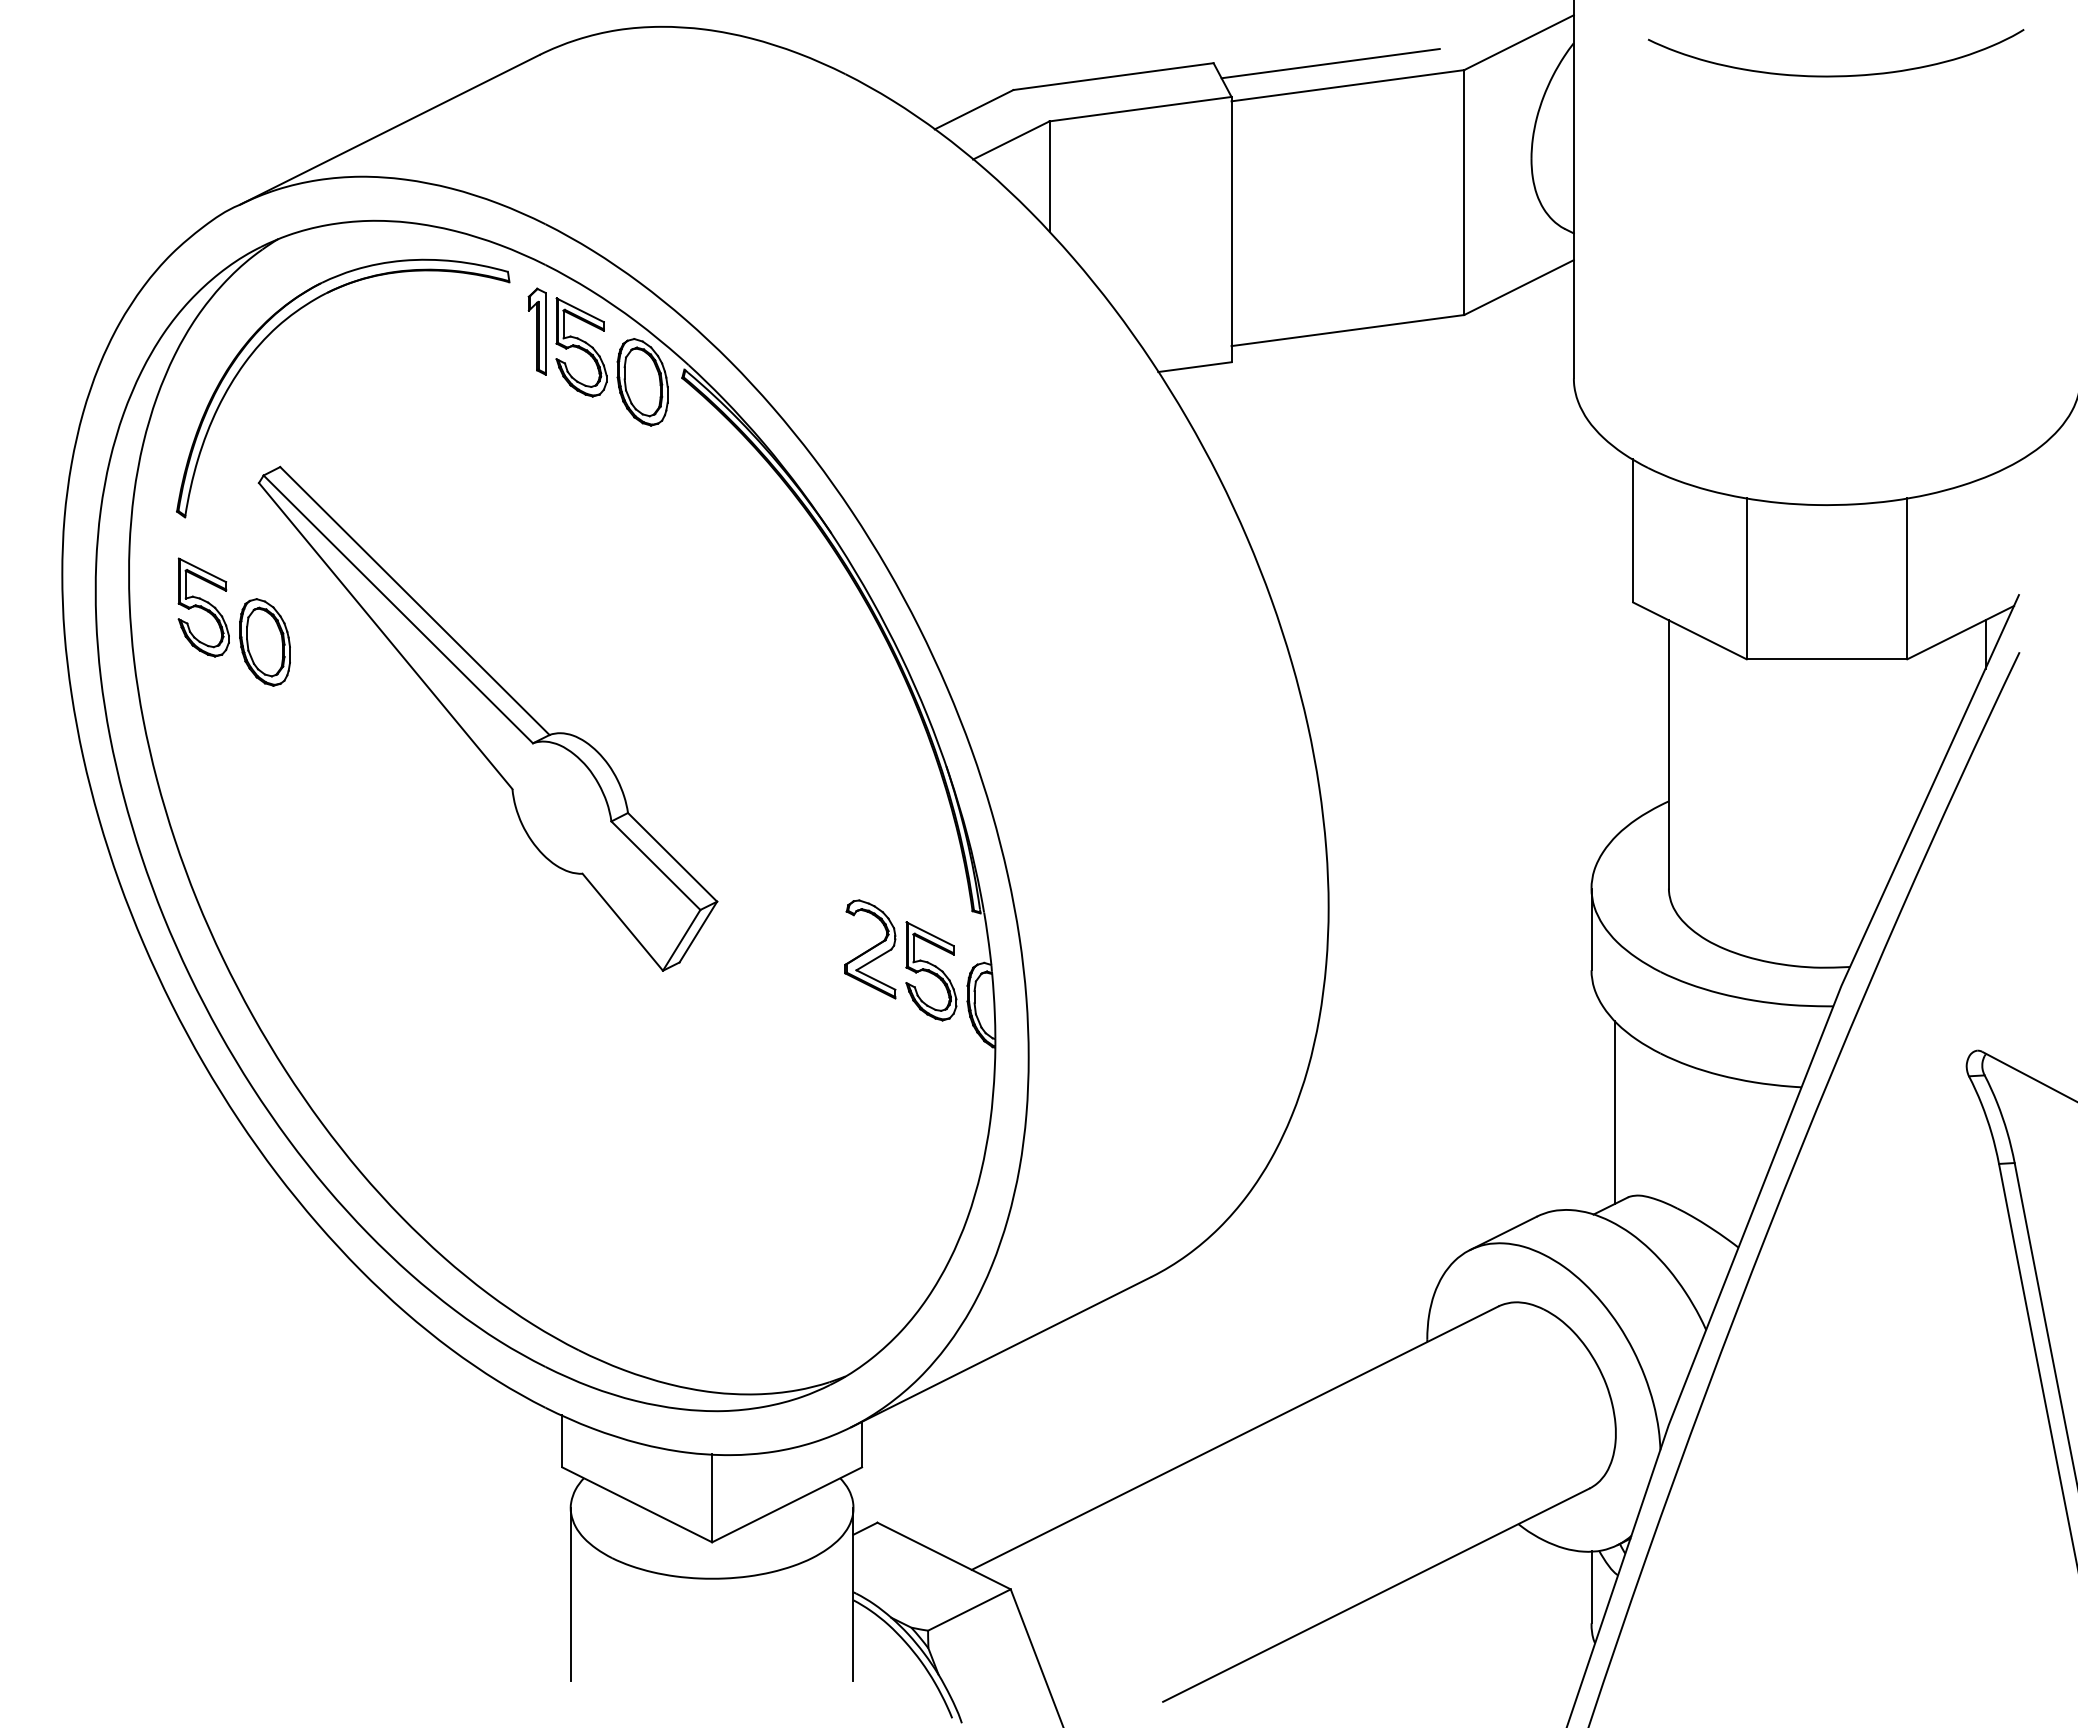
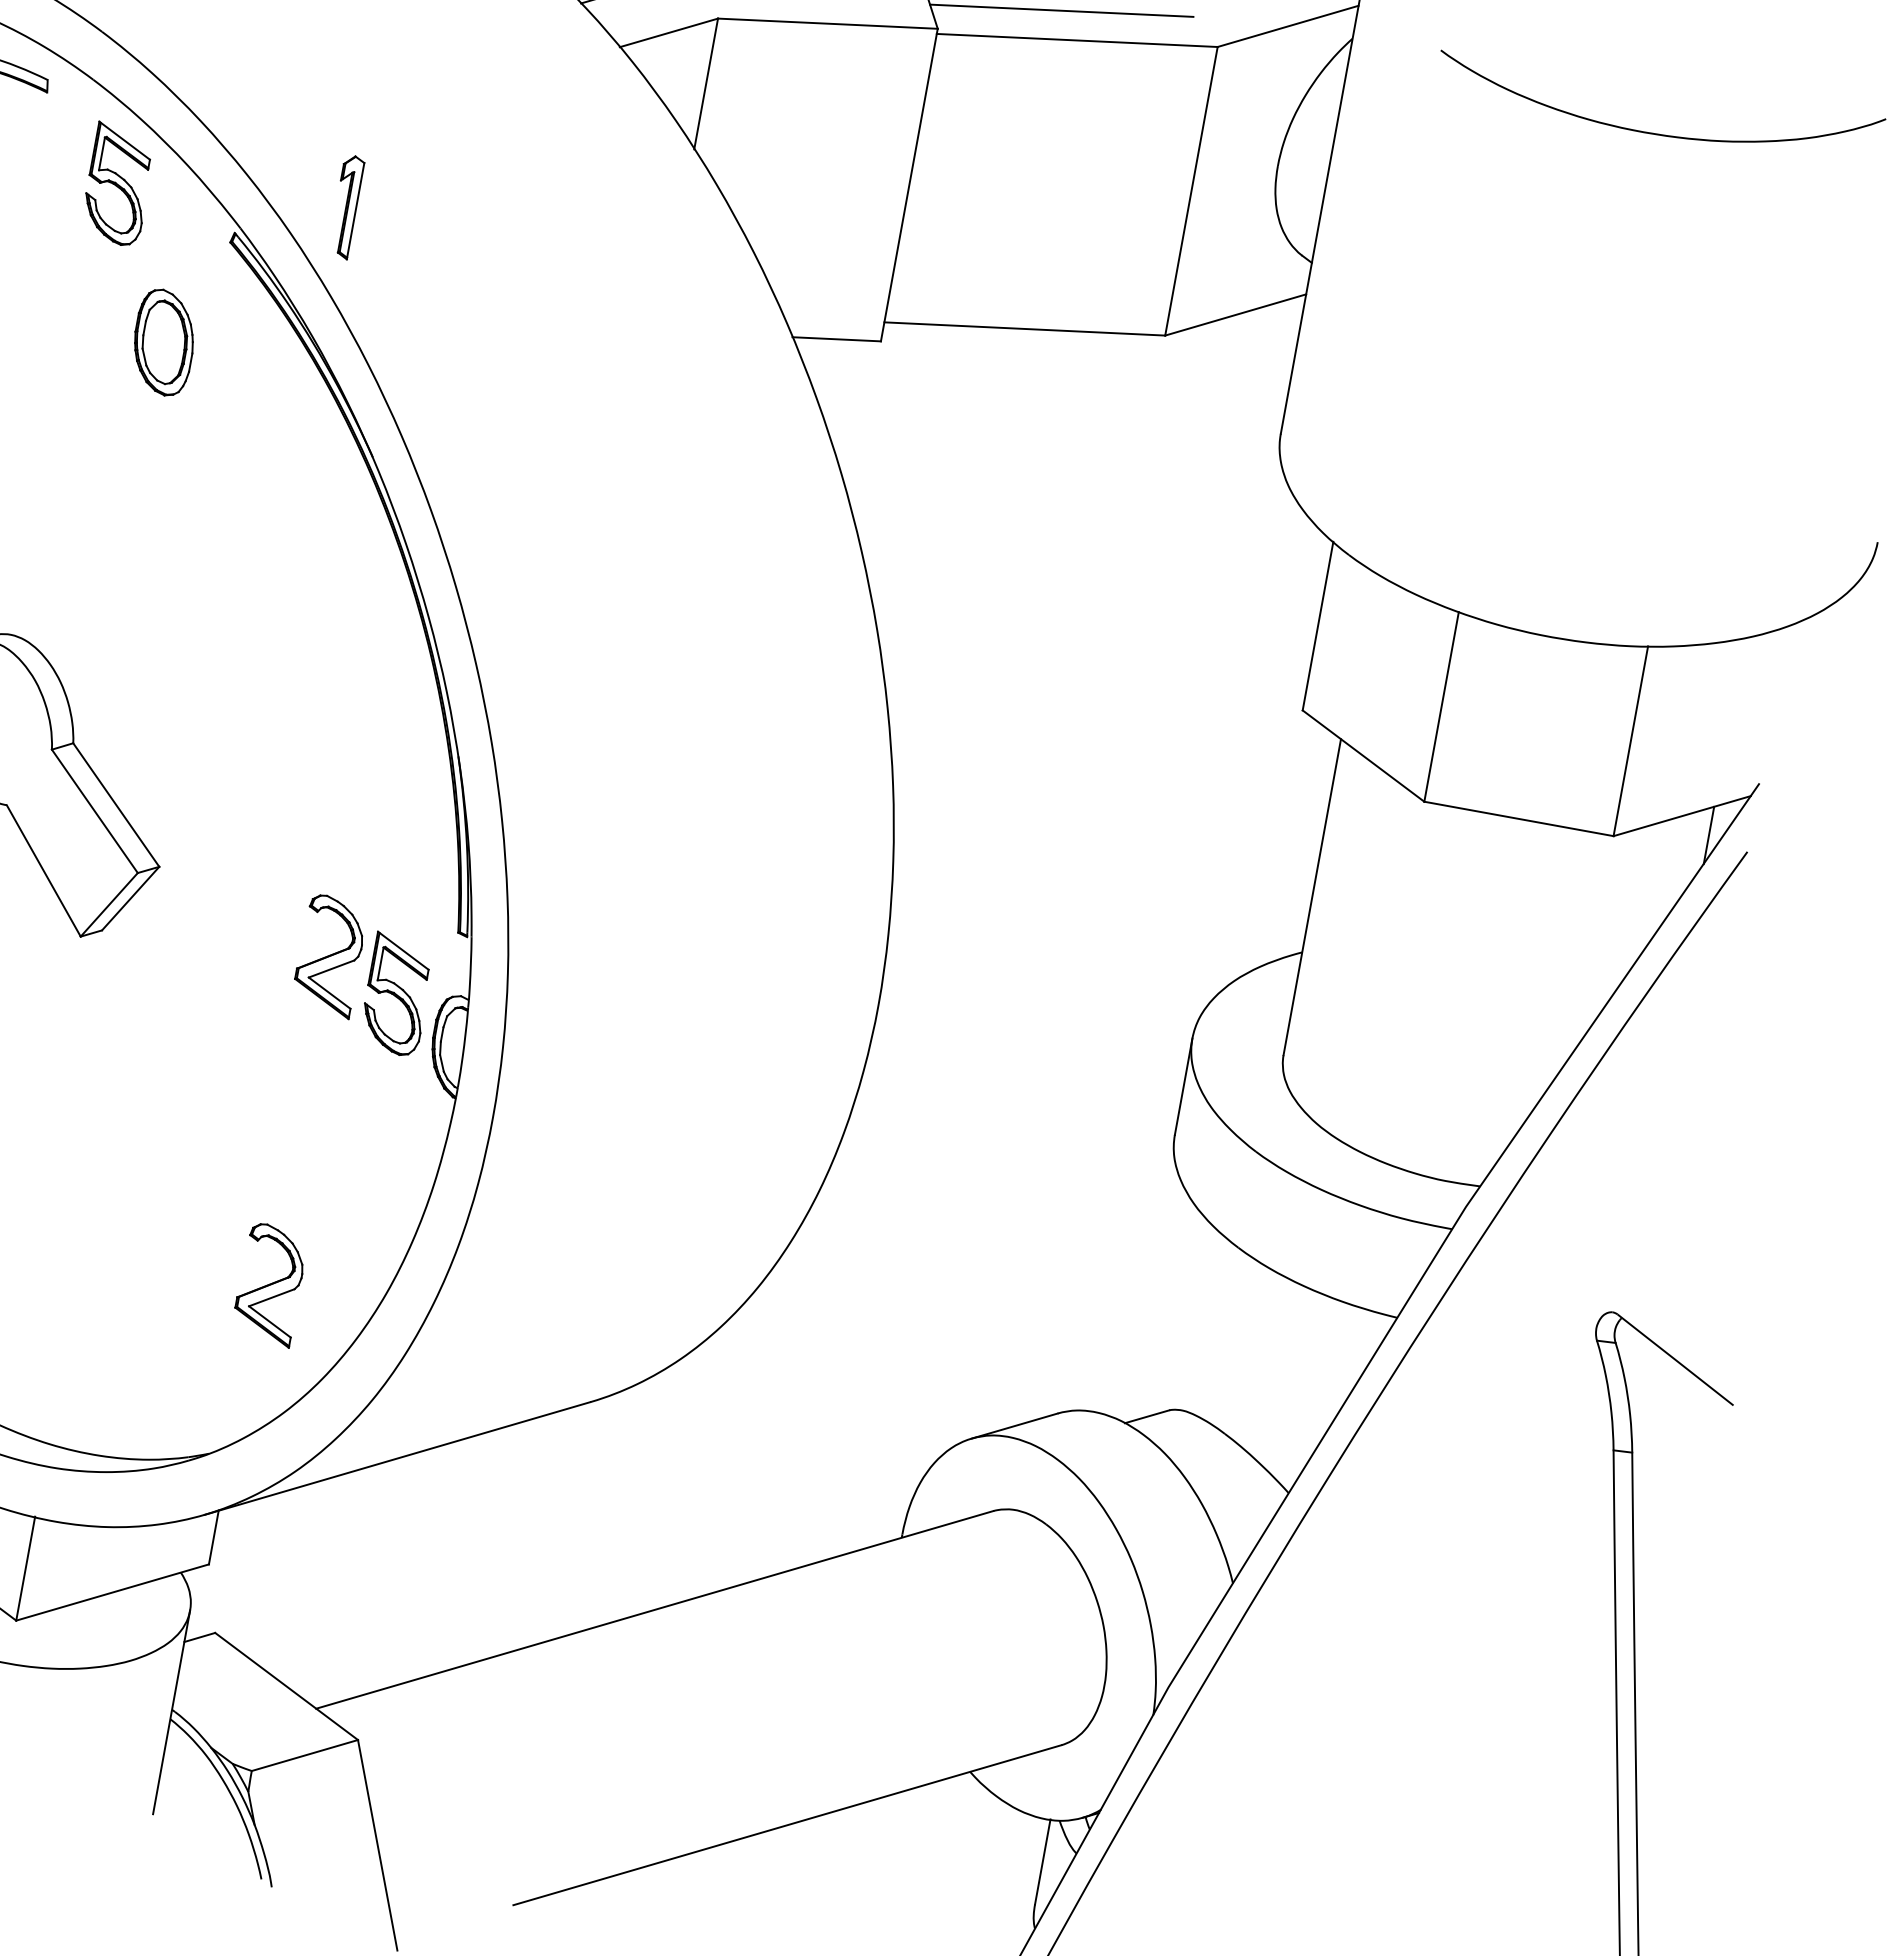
part: (536, 331) -> (345, 206), moved
part: (642, 382) -> (163, 342), moved
line: (1615, 1112) -> (1172, 1307), removed
part: (870, 1228) -> (270, 1284), added

